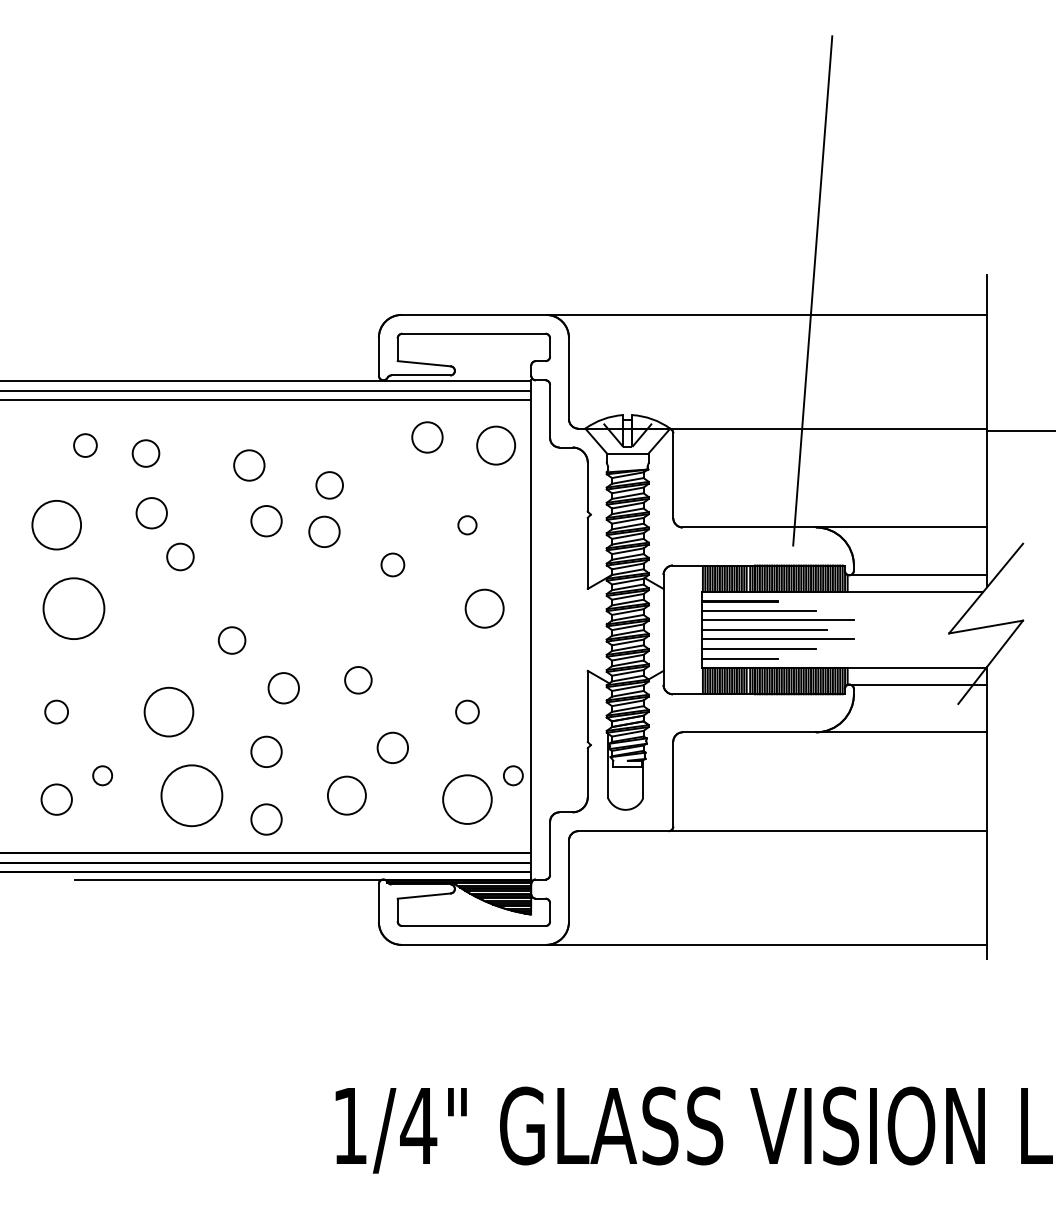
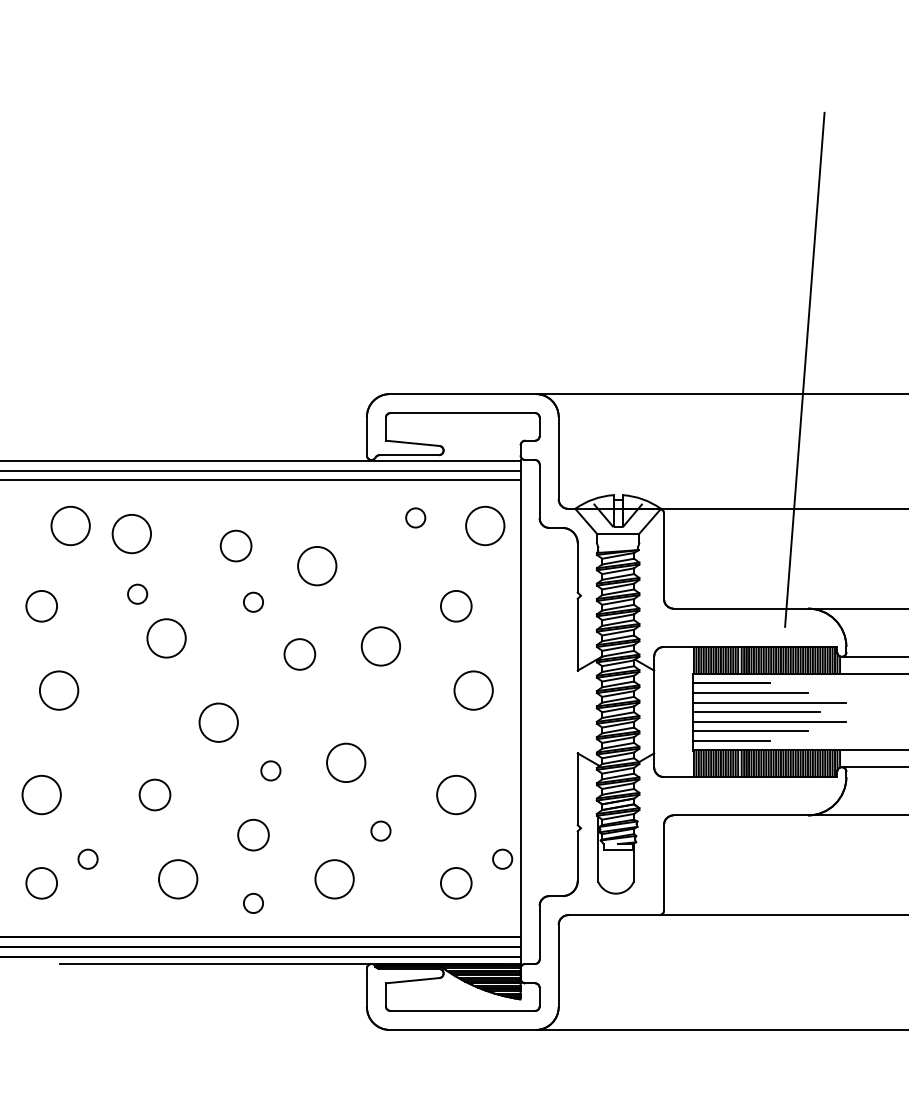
circle: (426, 437) -> (414, 517), size x0.62
circle: (85, 445) -> (70, 525), size x1.67
circle: (145, 453) -> (131, 533), size x1.43
circle: (329, 485) -> (317, 566), size x1.43
circle: (151, 512) -> (137, 593), size x0.62
circle: (266, 520) -> (253, 601), size x0.62
circle: (56, 524) -> (41, 605), size x0.62
circle: (467, 525) -> (456, 606), size x1.67
circle: (324, 531) -> (299, 654), moved
circle: (180, 557) -> (166, 638), size x1.43
circle: (392, 564) -> (380, 645), size x1.67
circle: (73, 608) -> (58, 690), size x0.62
circle: (232, 640) -> (219, 722), size x1.43
circle: (358, 680) -> (346, 763), size x1.43
circle: (283, 687) -> (270, 770), size x0.62
circle: (56, 711) -> (41, 794), size x1.67
circle: (168, 711) -> (154, 794), size x0.62
circle: (467, 711) -> (456, 794), size x1.67
circle: (392, 747) -> (380, 830), size x0.62
circle: (191, 795) -> (177, 879), size x0.62
circle: (467, 799) -> (456, 883), size x0.62
circle: (266, 819) -> (253, 903), size x0.62

